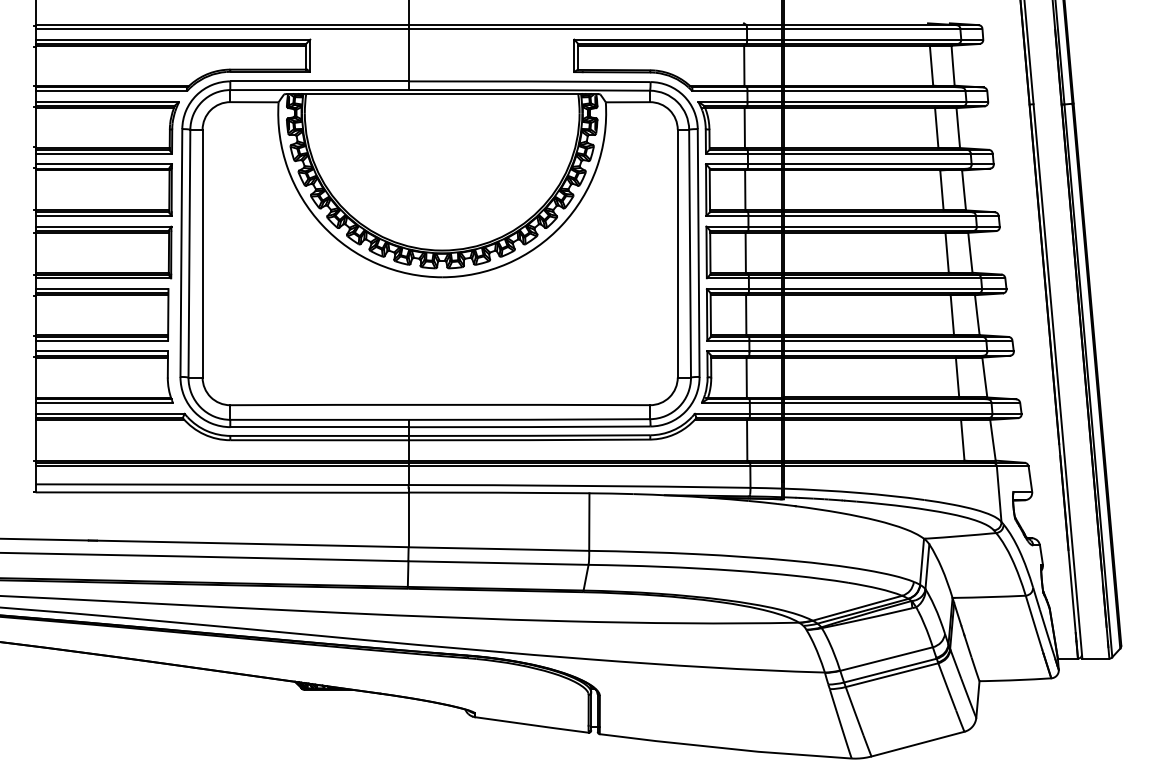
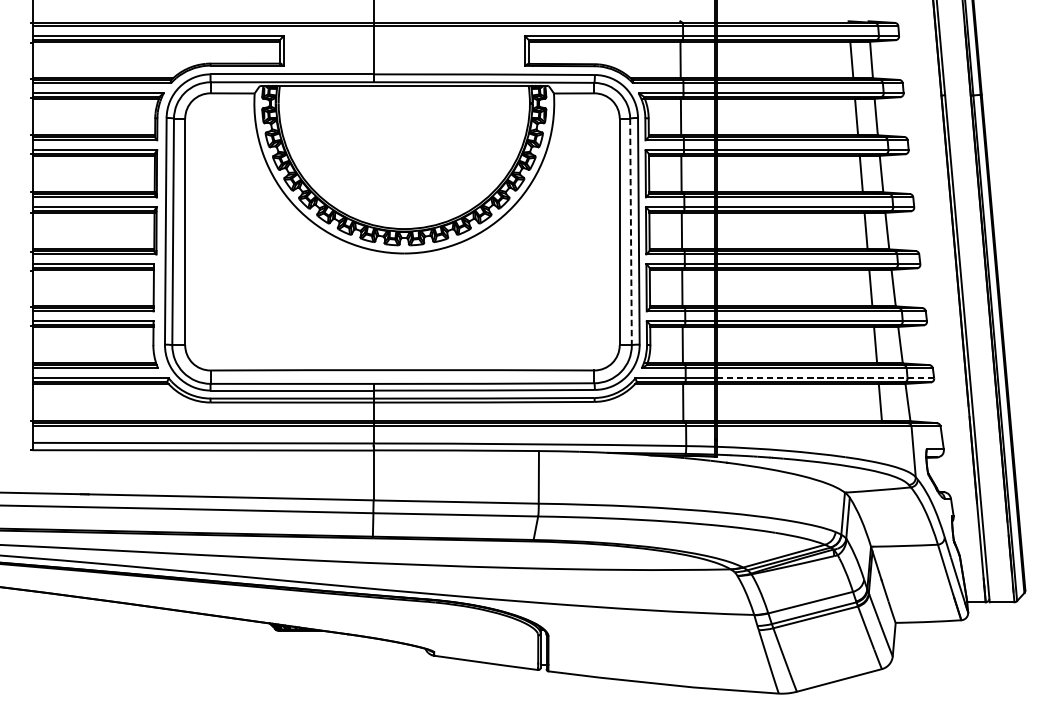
line: (690, 253) -> (631, 231), solid -> dashed
line: (902, 413) -> (825, 378), solid -> dashed

